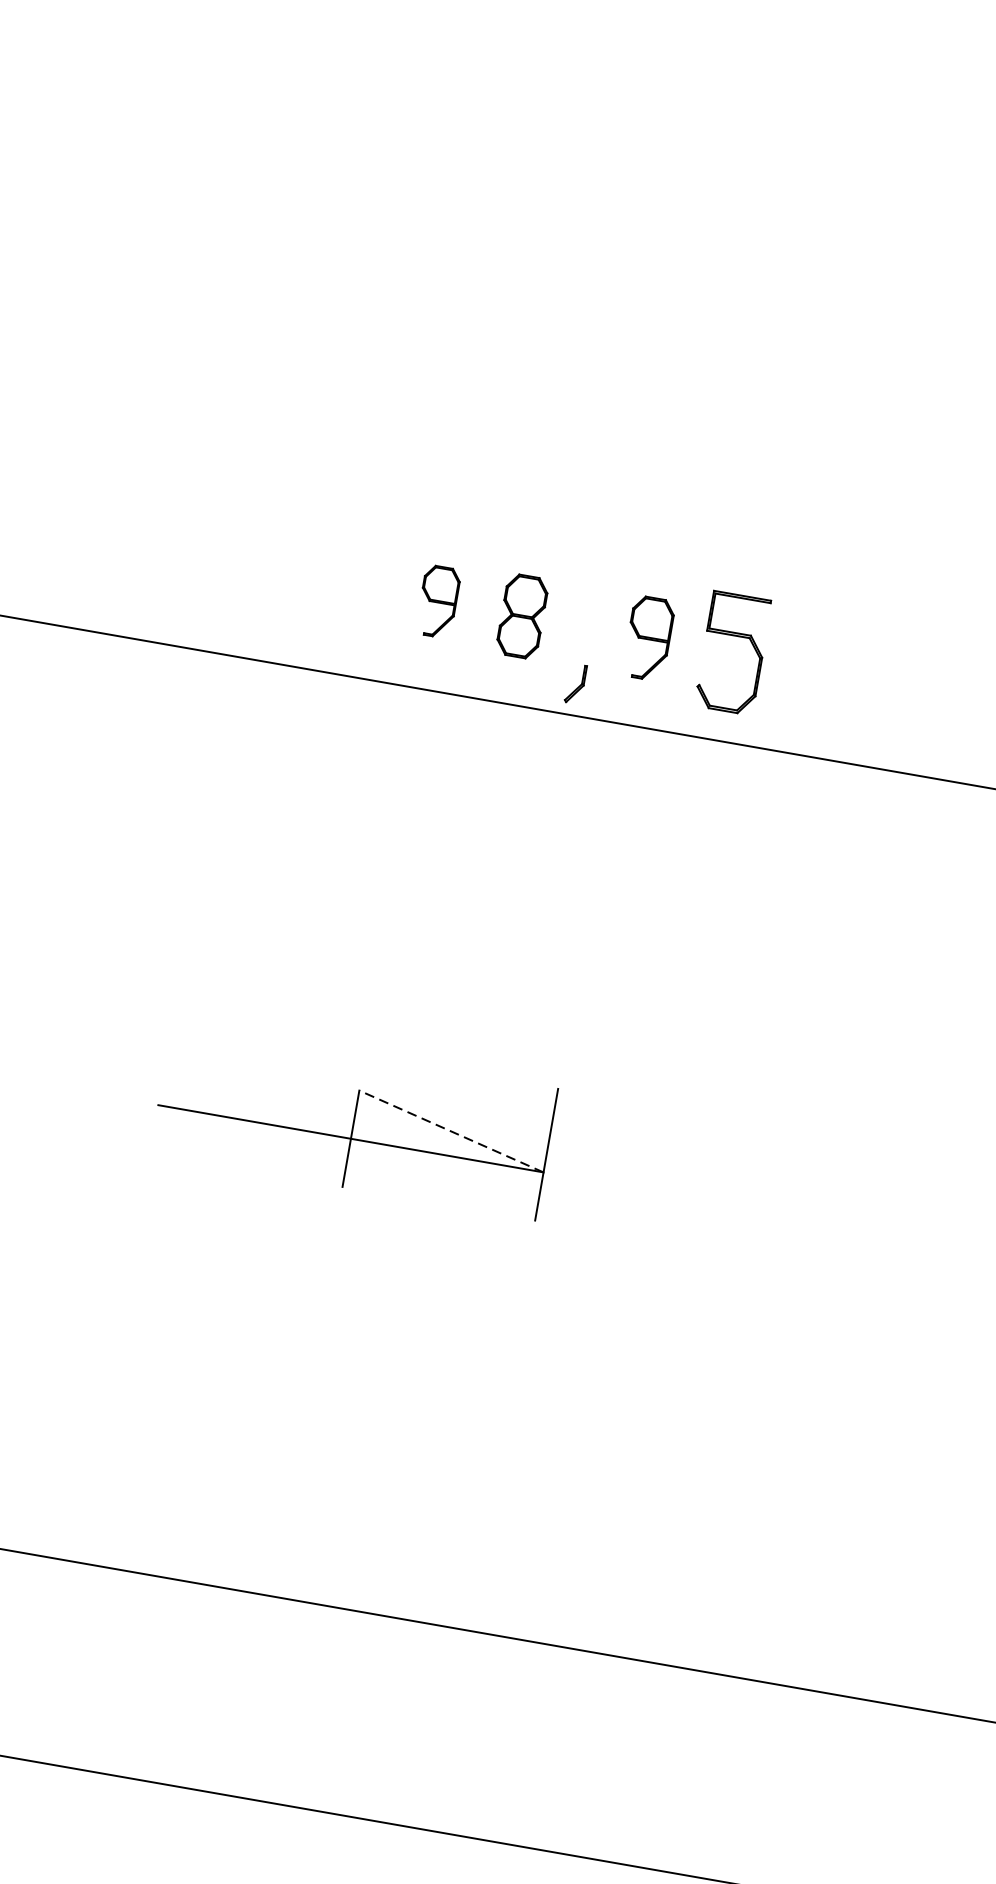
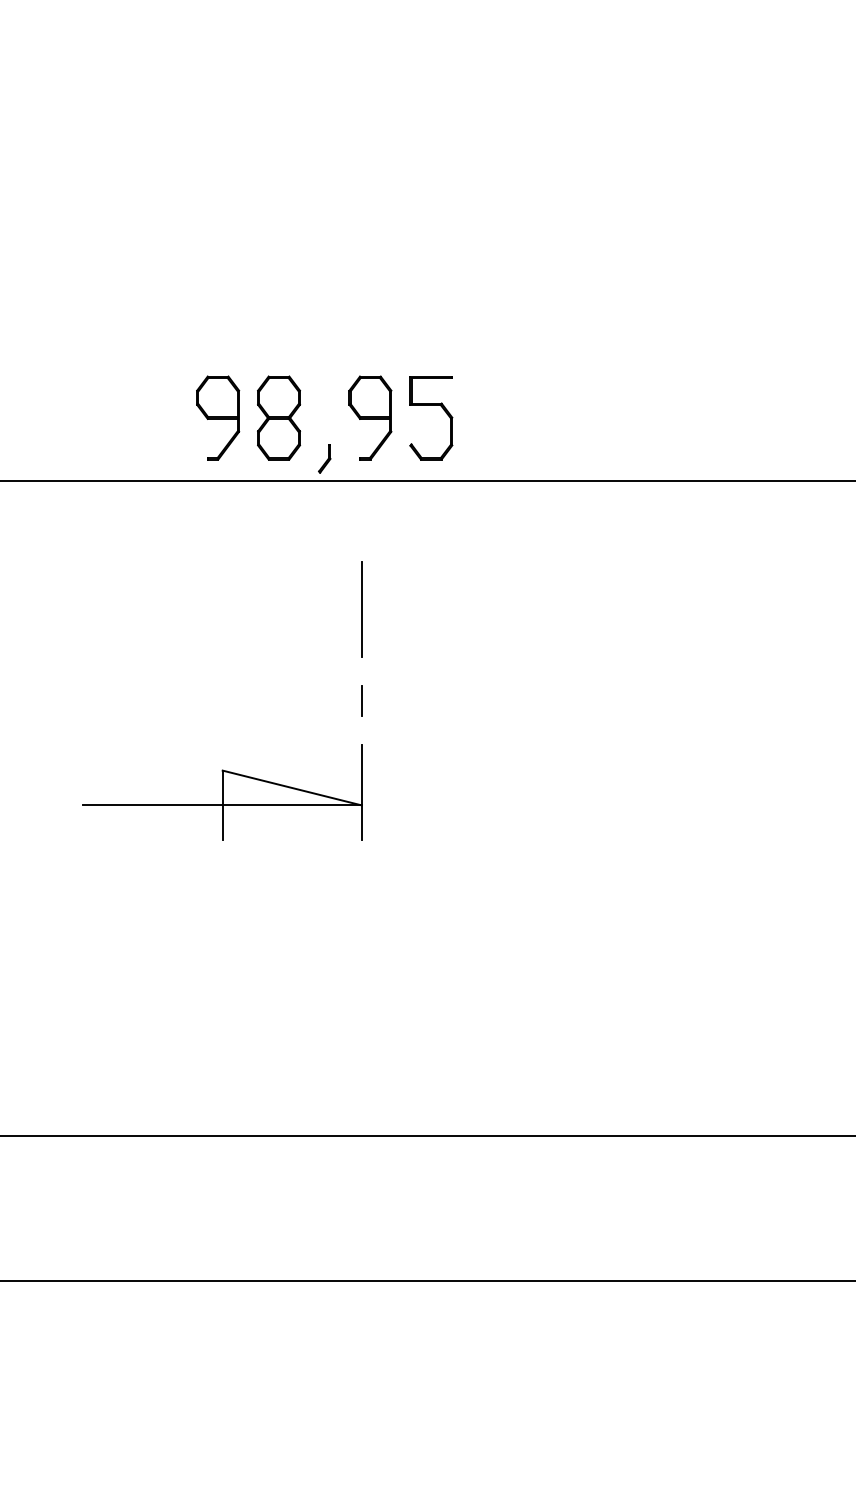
part: (438, 601) -> (218, 417), size x1.67
part: (521, 615) -> (278, 417), size x1.43
part: (649, 637) -> (370, 417), size x1.43
line: (590, 899) -> (361, 608), added
line: (568, 1027) -> (361, 700), added
line: (451, 1132) -> (292, 788), dashed -> solid

